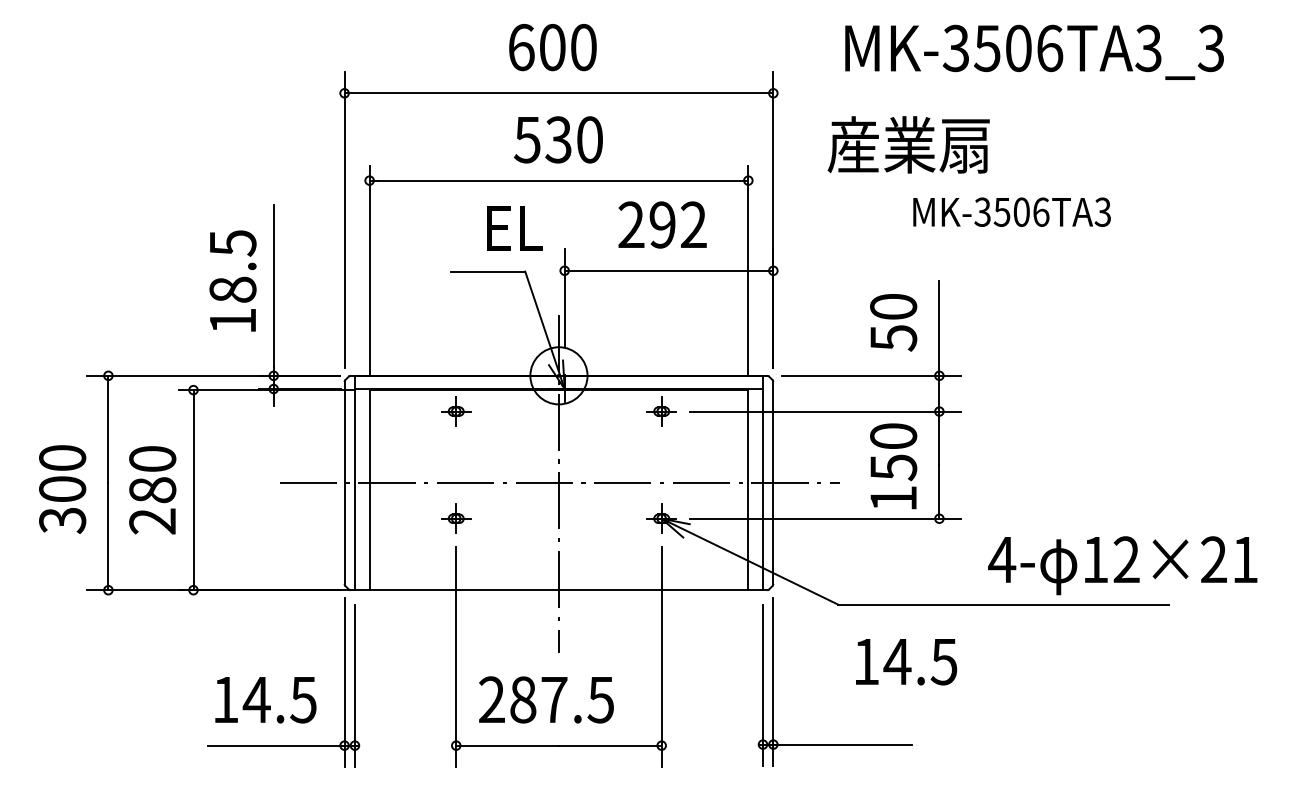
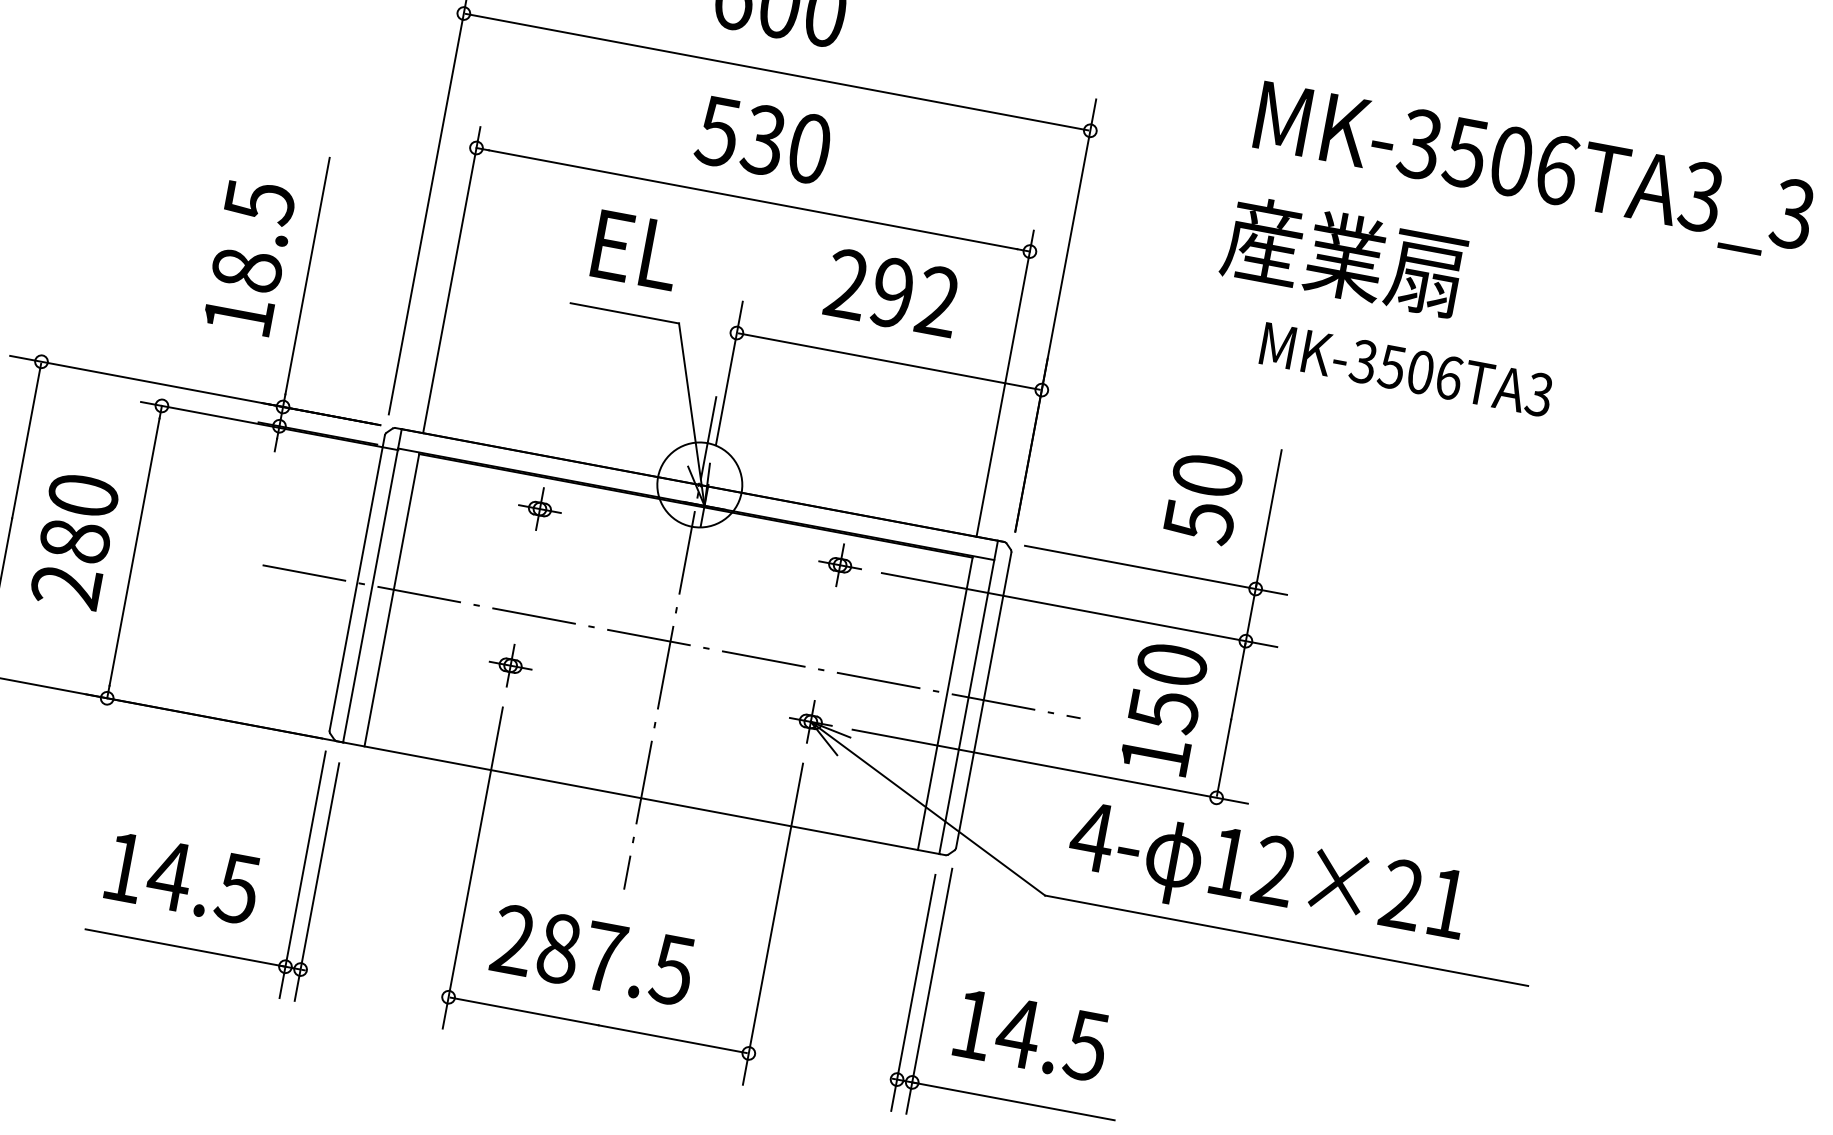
text: (1034, 51) -> (1533, 170), moved
text: (908, 144) -> (1343, 255), moved
text: (514, 228) -> (635, 250), moved
text: (1122, 565) -> (1266, 877), moved
text: (906, 662) -> (1031, 1036), moved

